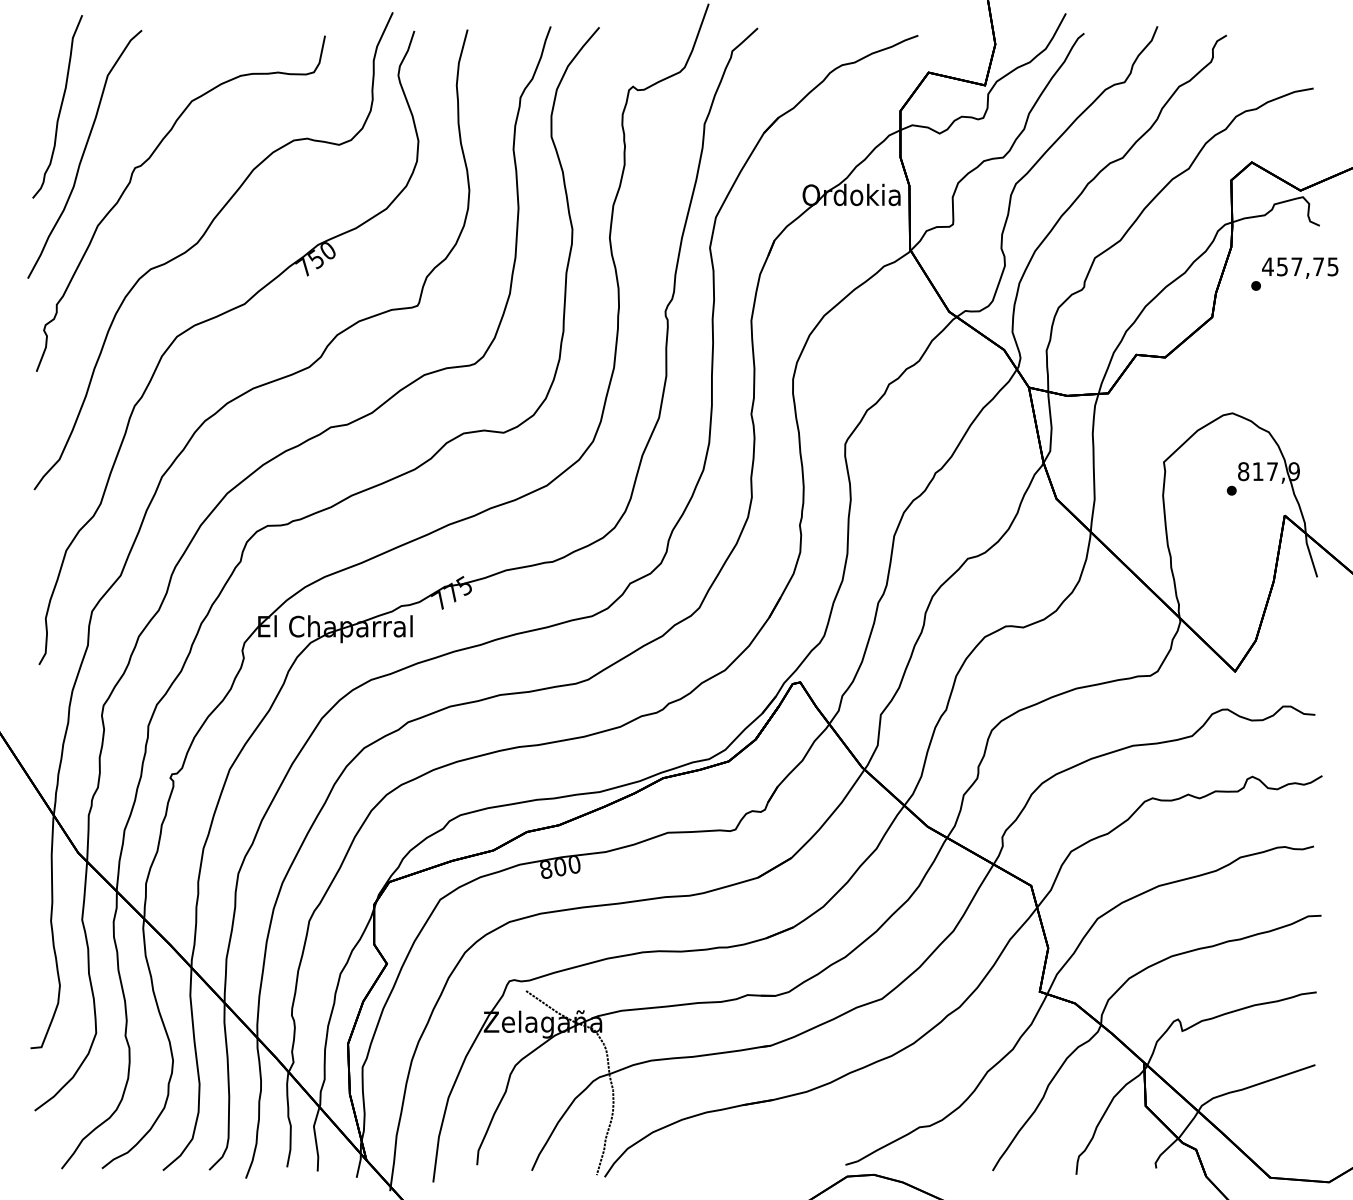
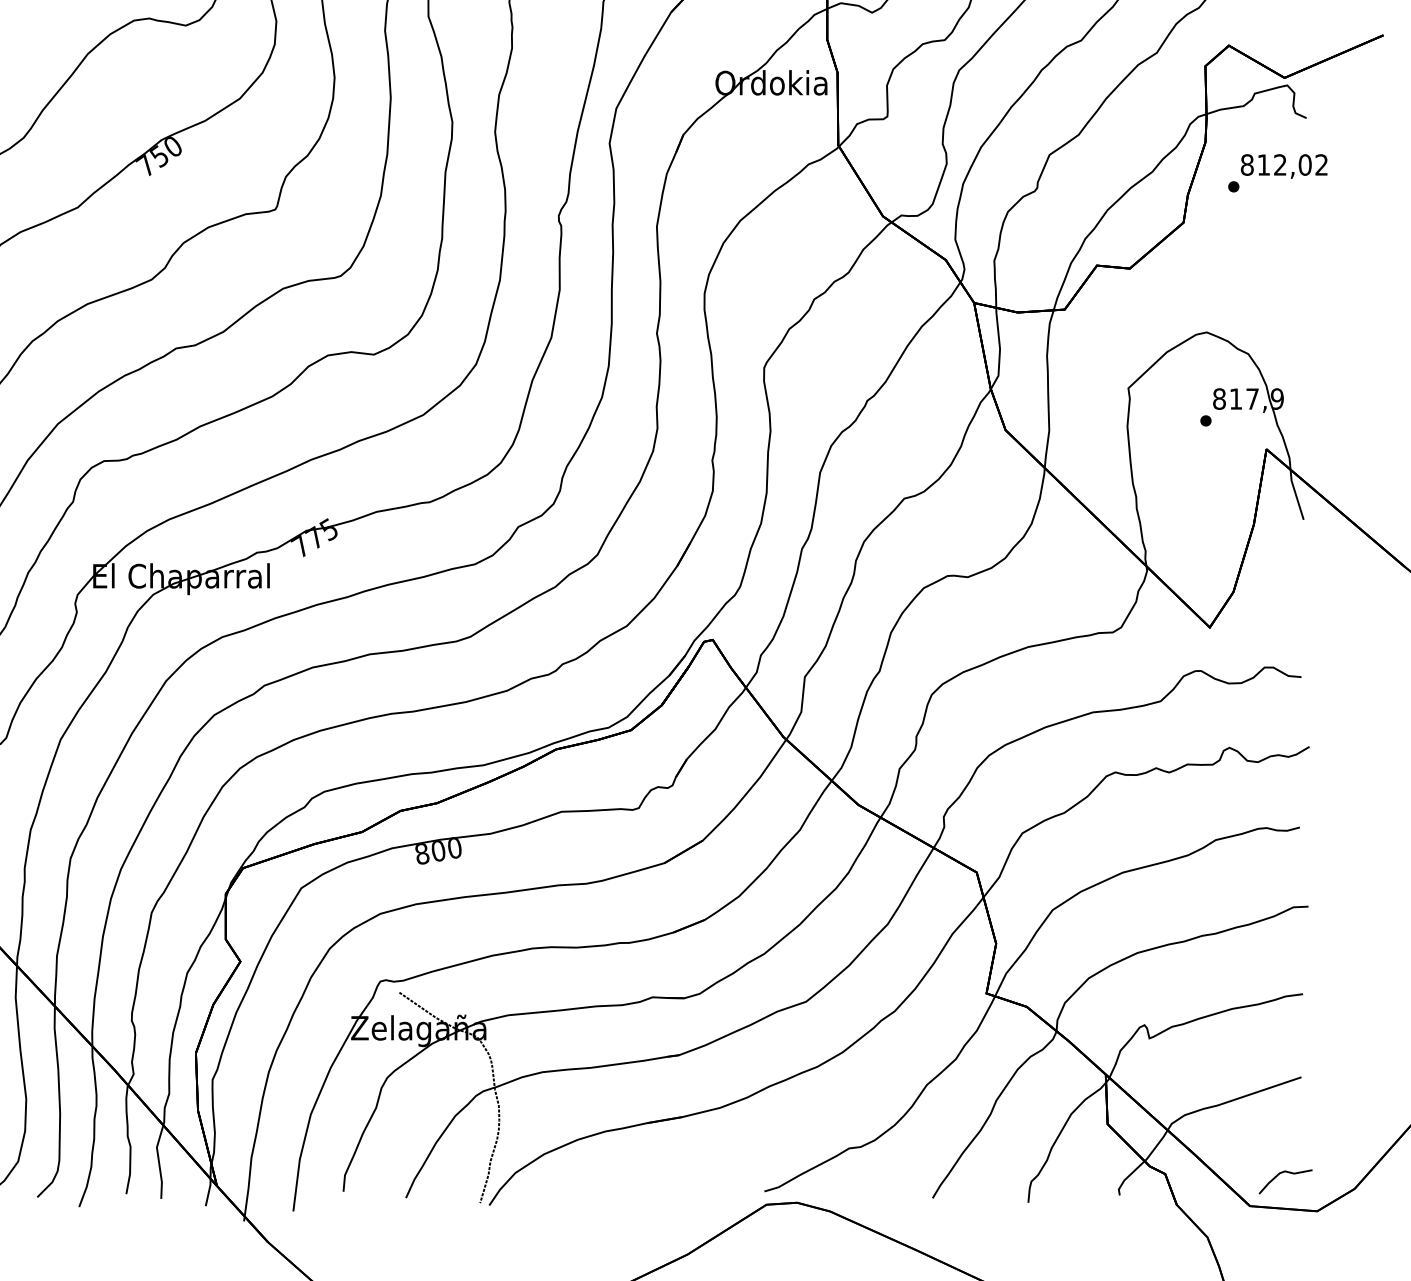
text: (1300, 266) -> (1284, 164), 457,75 -> 812,02
curve: (1298, 1149) -> (1282, 1173), added

